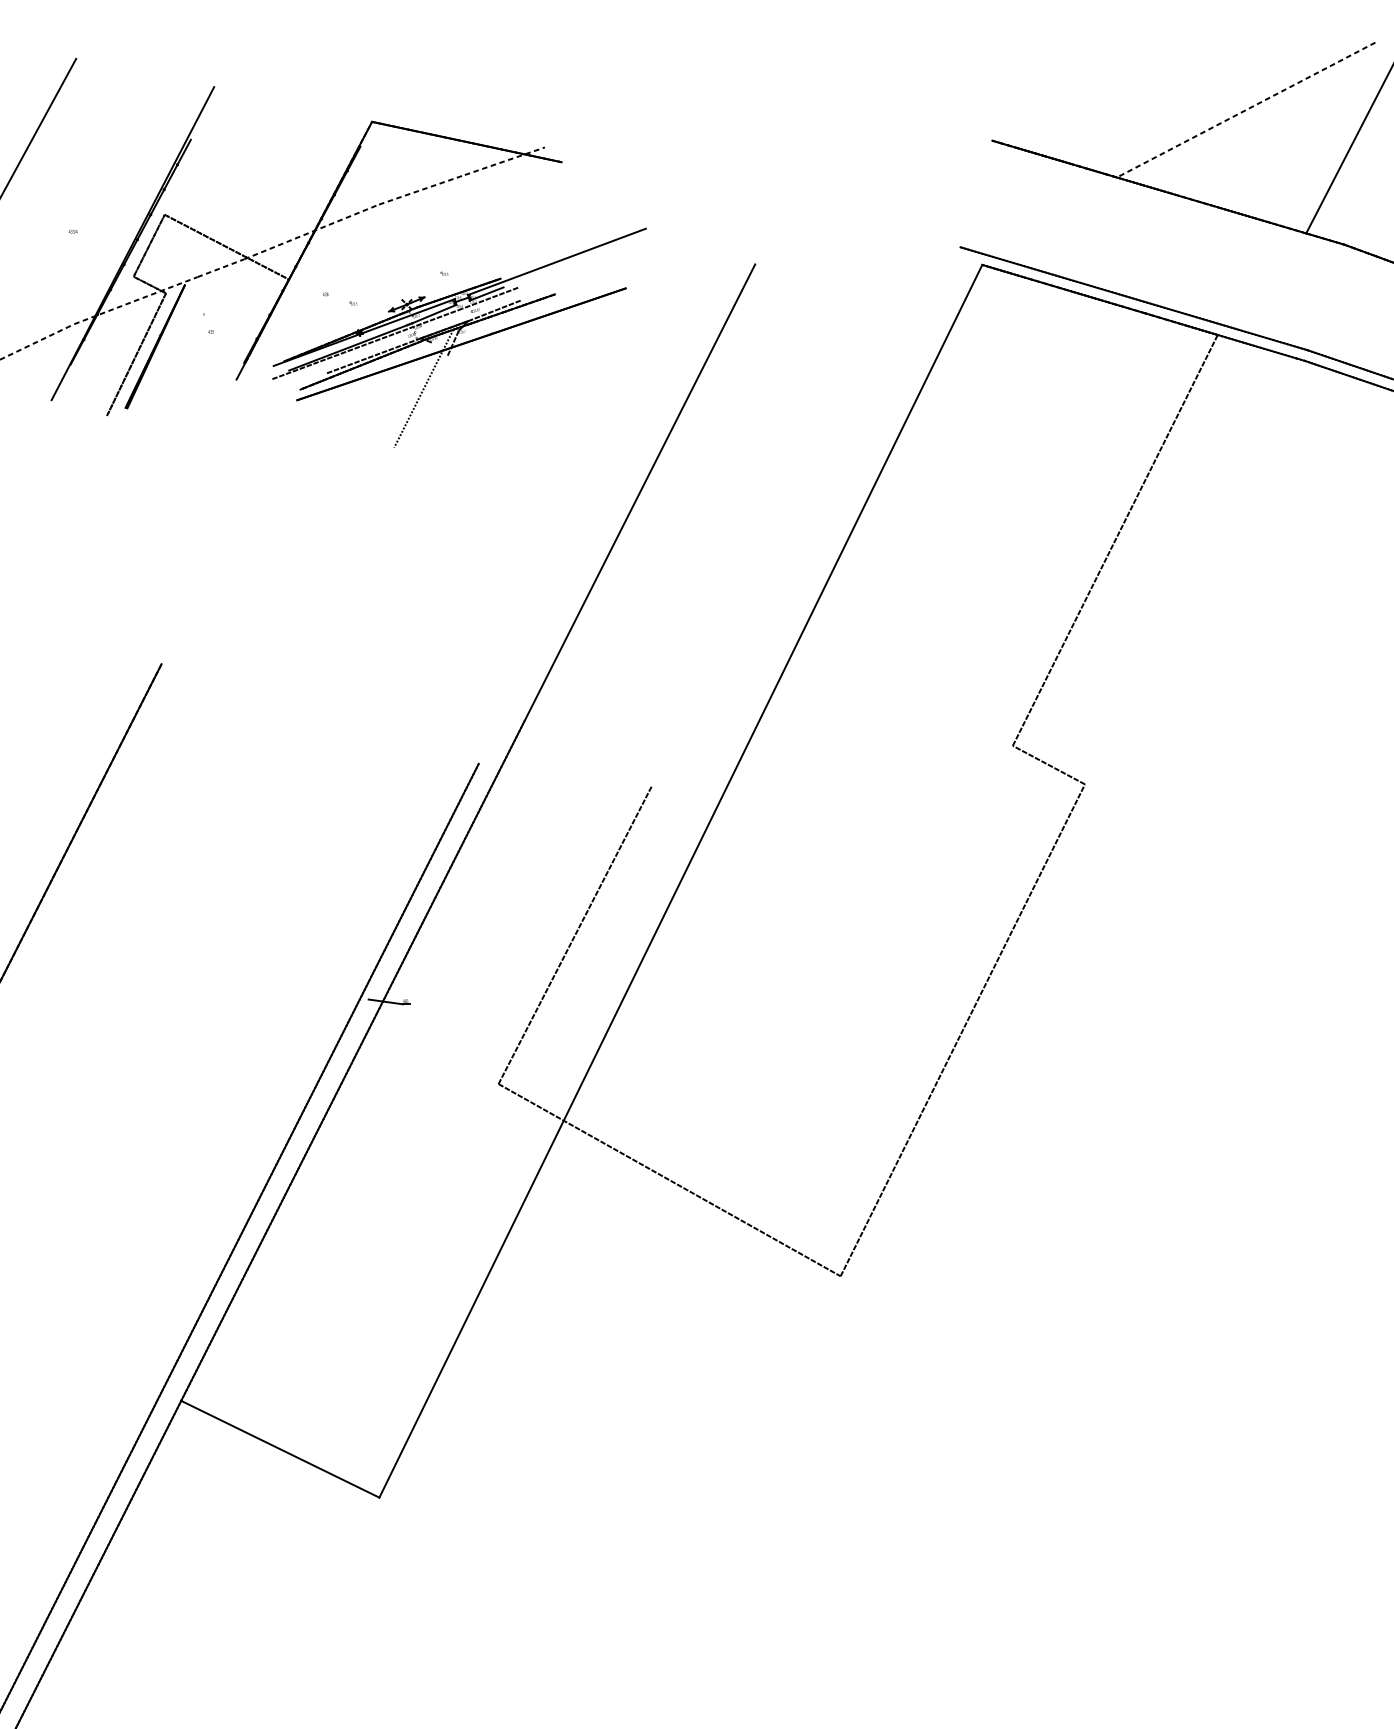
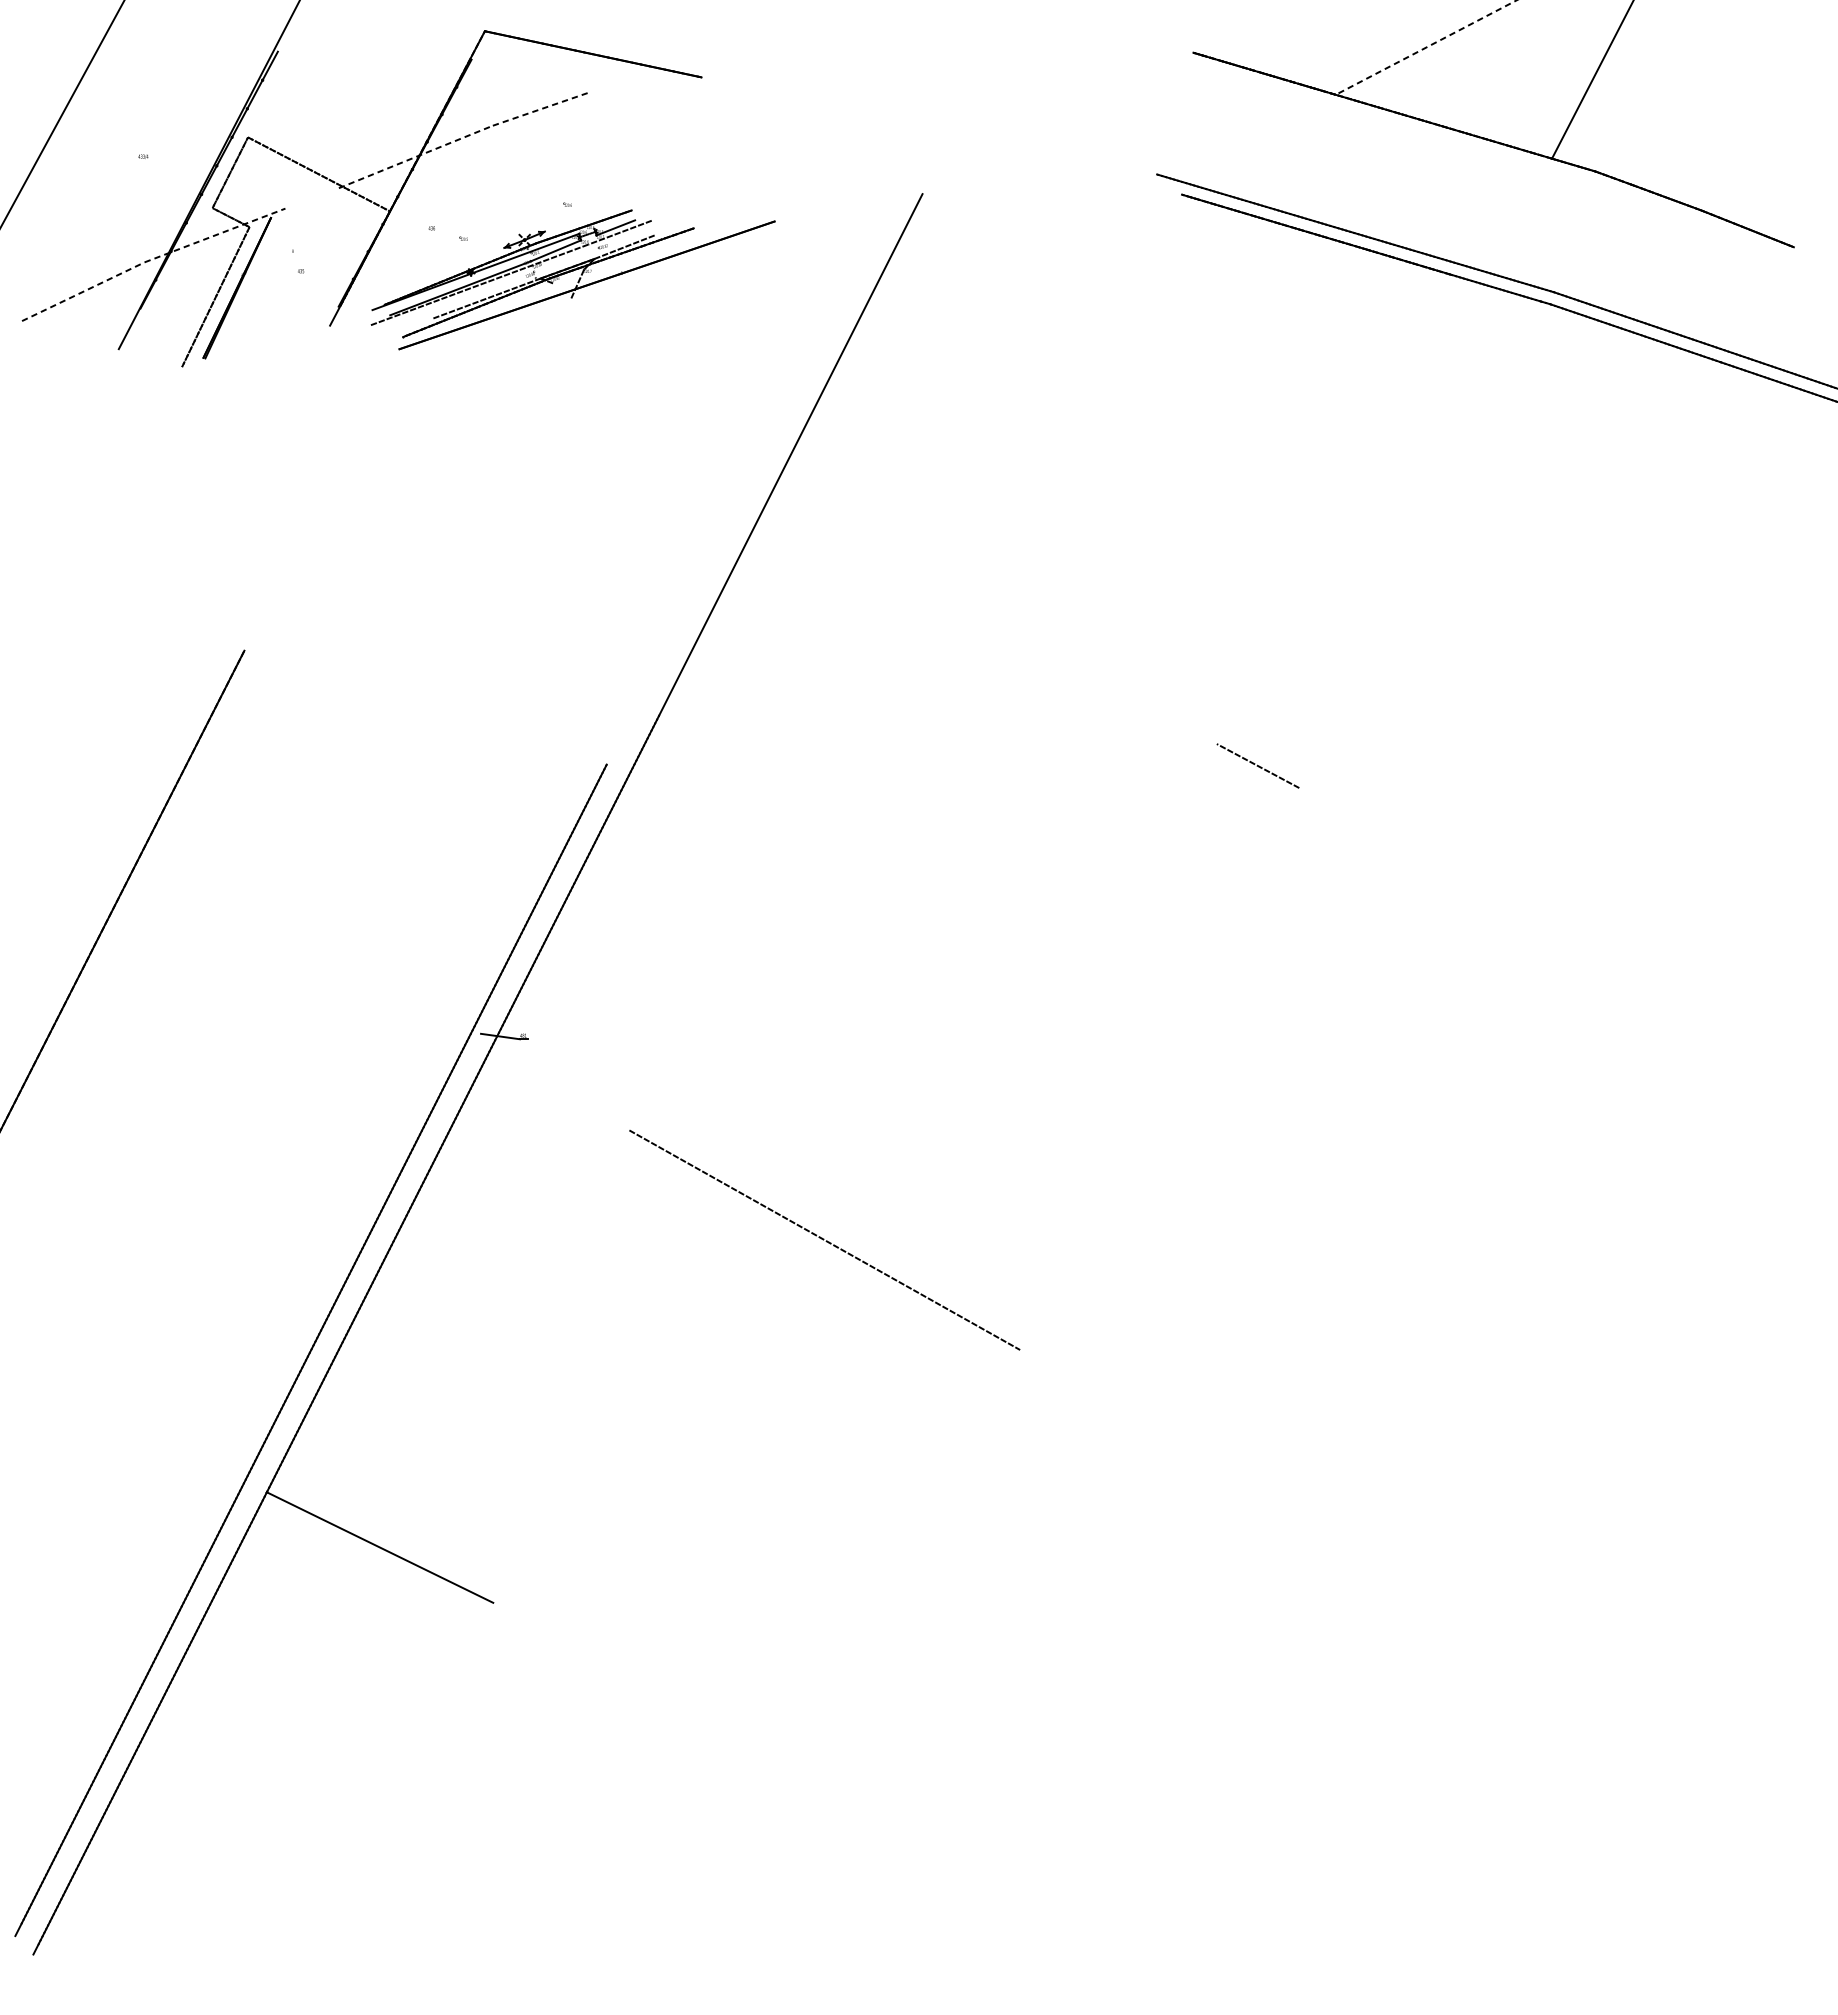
line: (504, 160) -> (636, 75), removed
line: (556, 262) -> (695, 191), removed
line: (220, 268) -> (311, 198), removed
line: (423, 388) -> (543, 335), removed
line: (1114, 540) -> (1333, 509), removed
line: (680, 881) -> (837, 898), removed
line: (574, 935) -> (716, 960), removed
line: (962, 1030) -> (1159, 1069), removed

